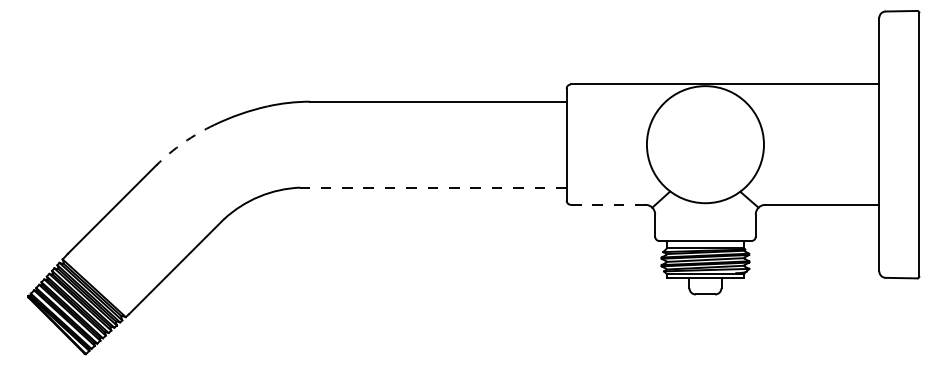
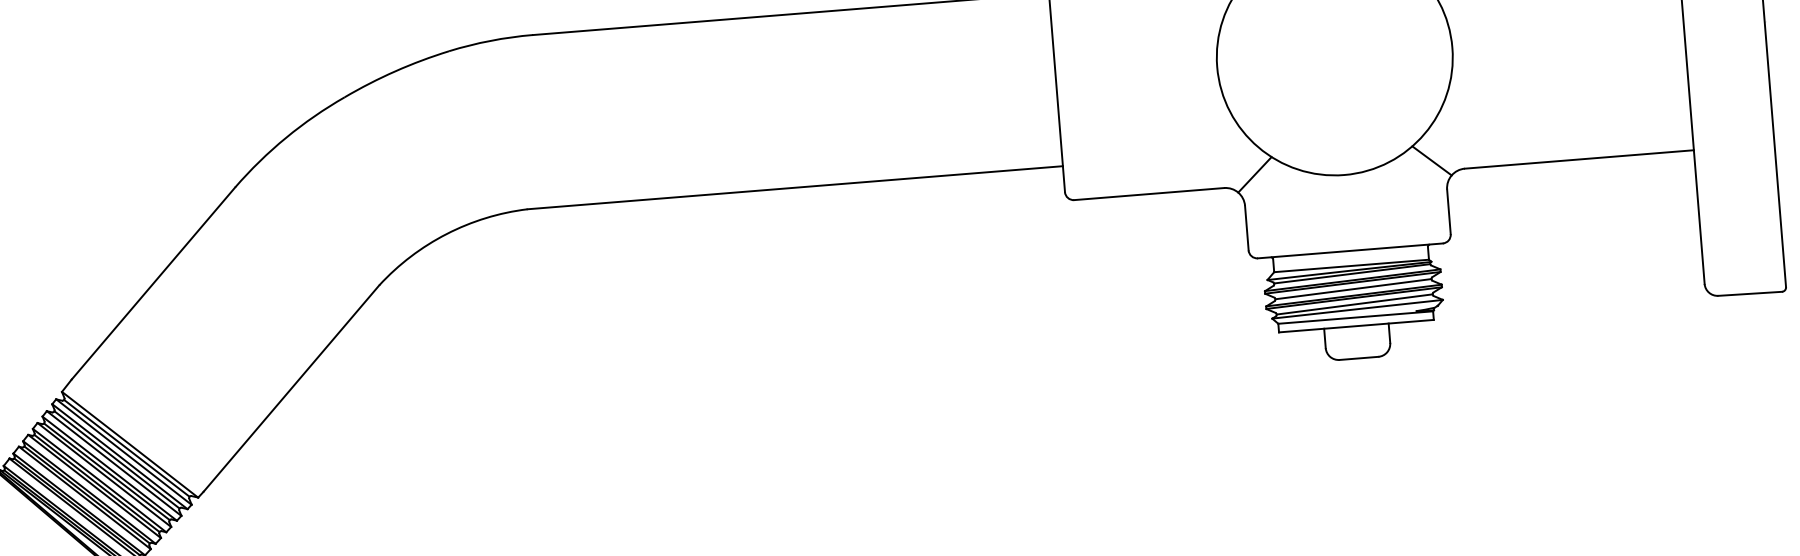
arc: (183, 142) -> (285, 137), dashed -> solid
line: (432, 187) -> (793, 187), dashed -> solid
line: (608, 204) -> (1149, 193), dashed -> solid

